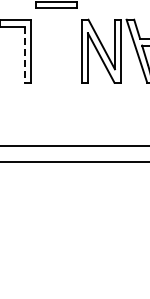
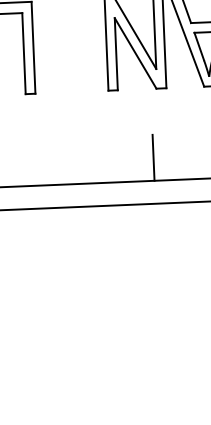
line: (24, 55) -> (23, 54), dashed -> solid
line: (110, 129) -> (153, 156), added

